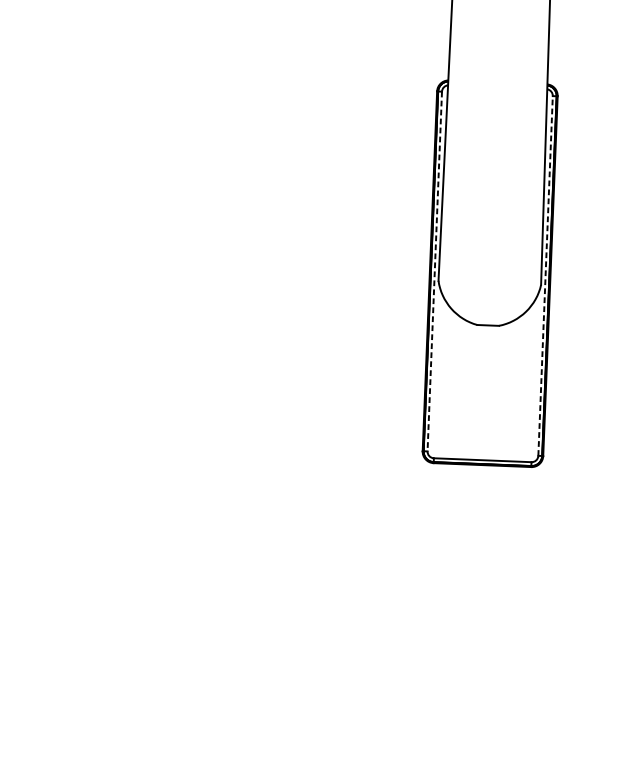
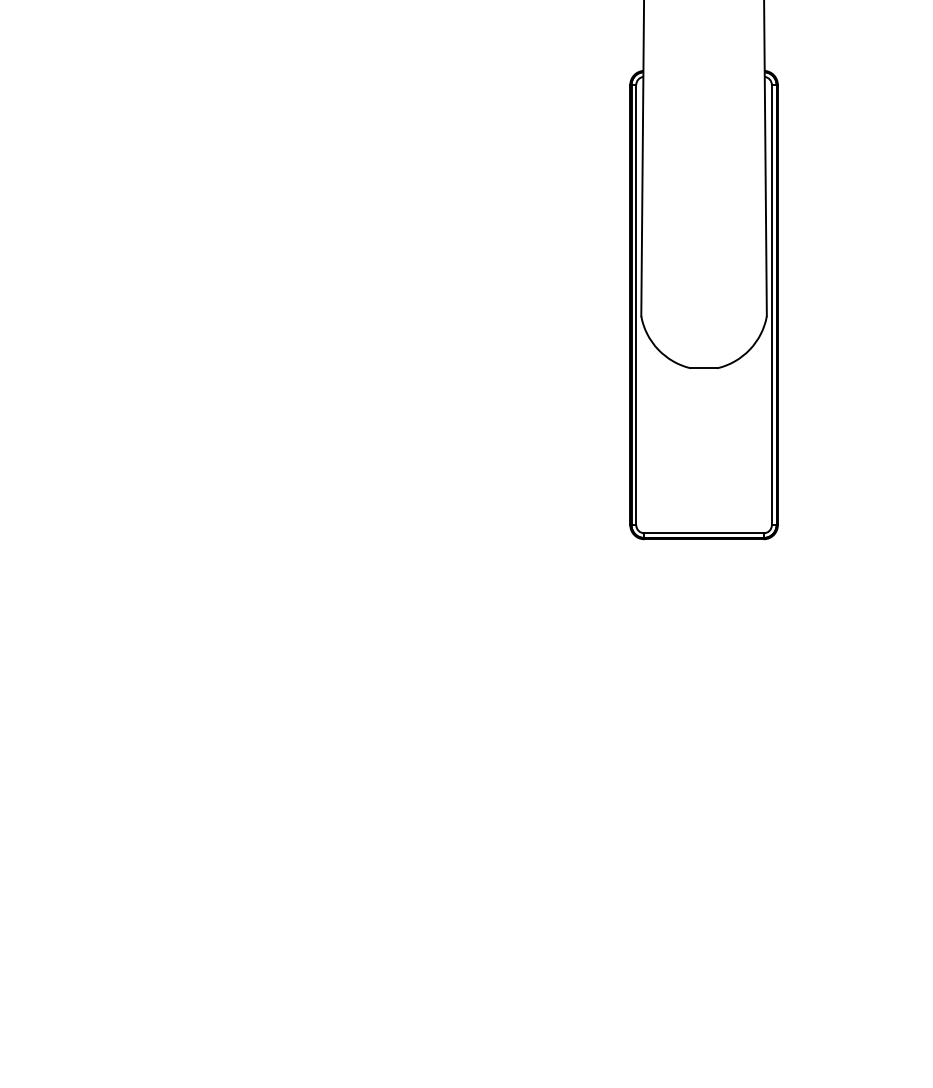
line: (434, 271) -> (636, 305), dashed -> solid
line: (545, 275) -> (771, 304), dashed -> solid

